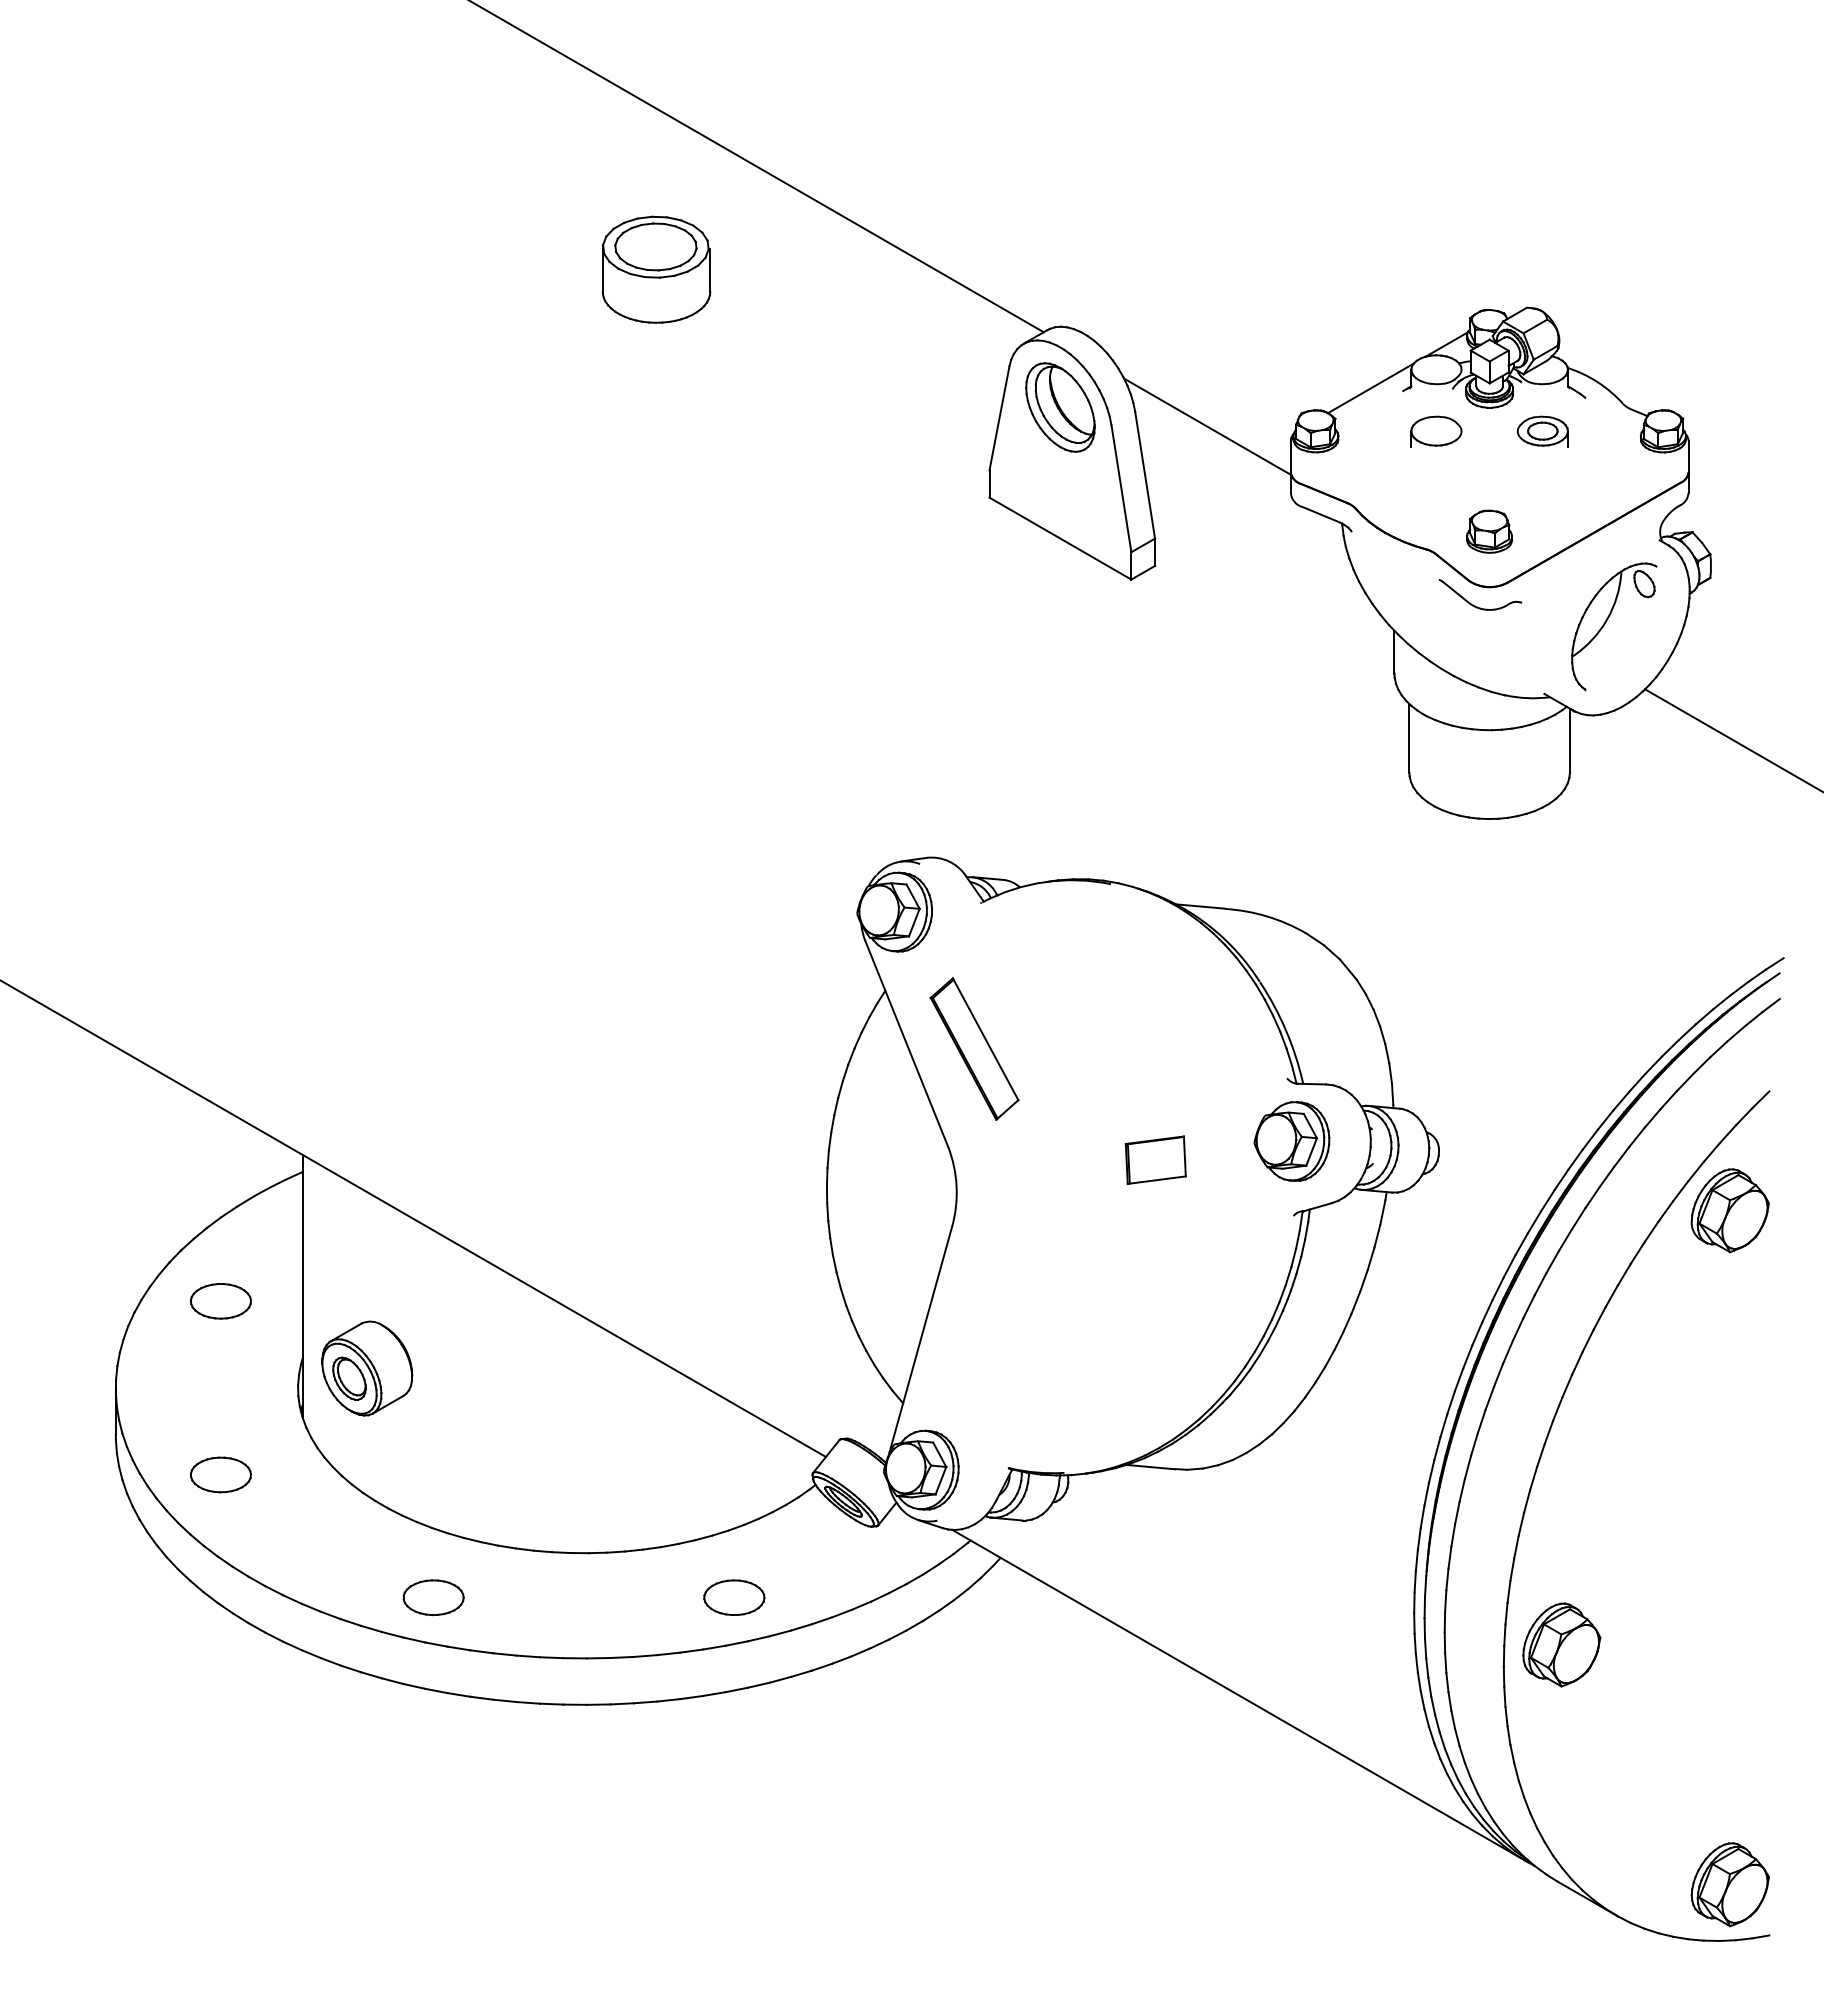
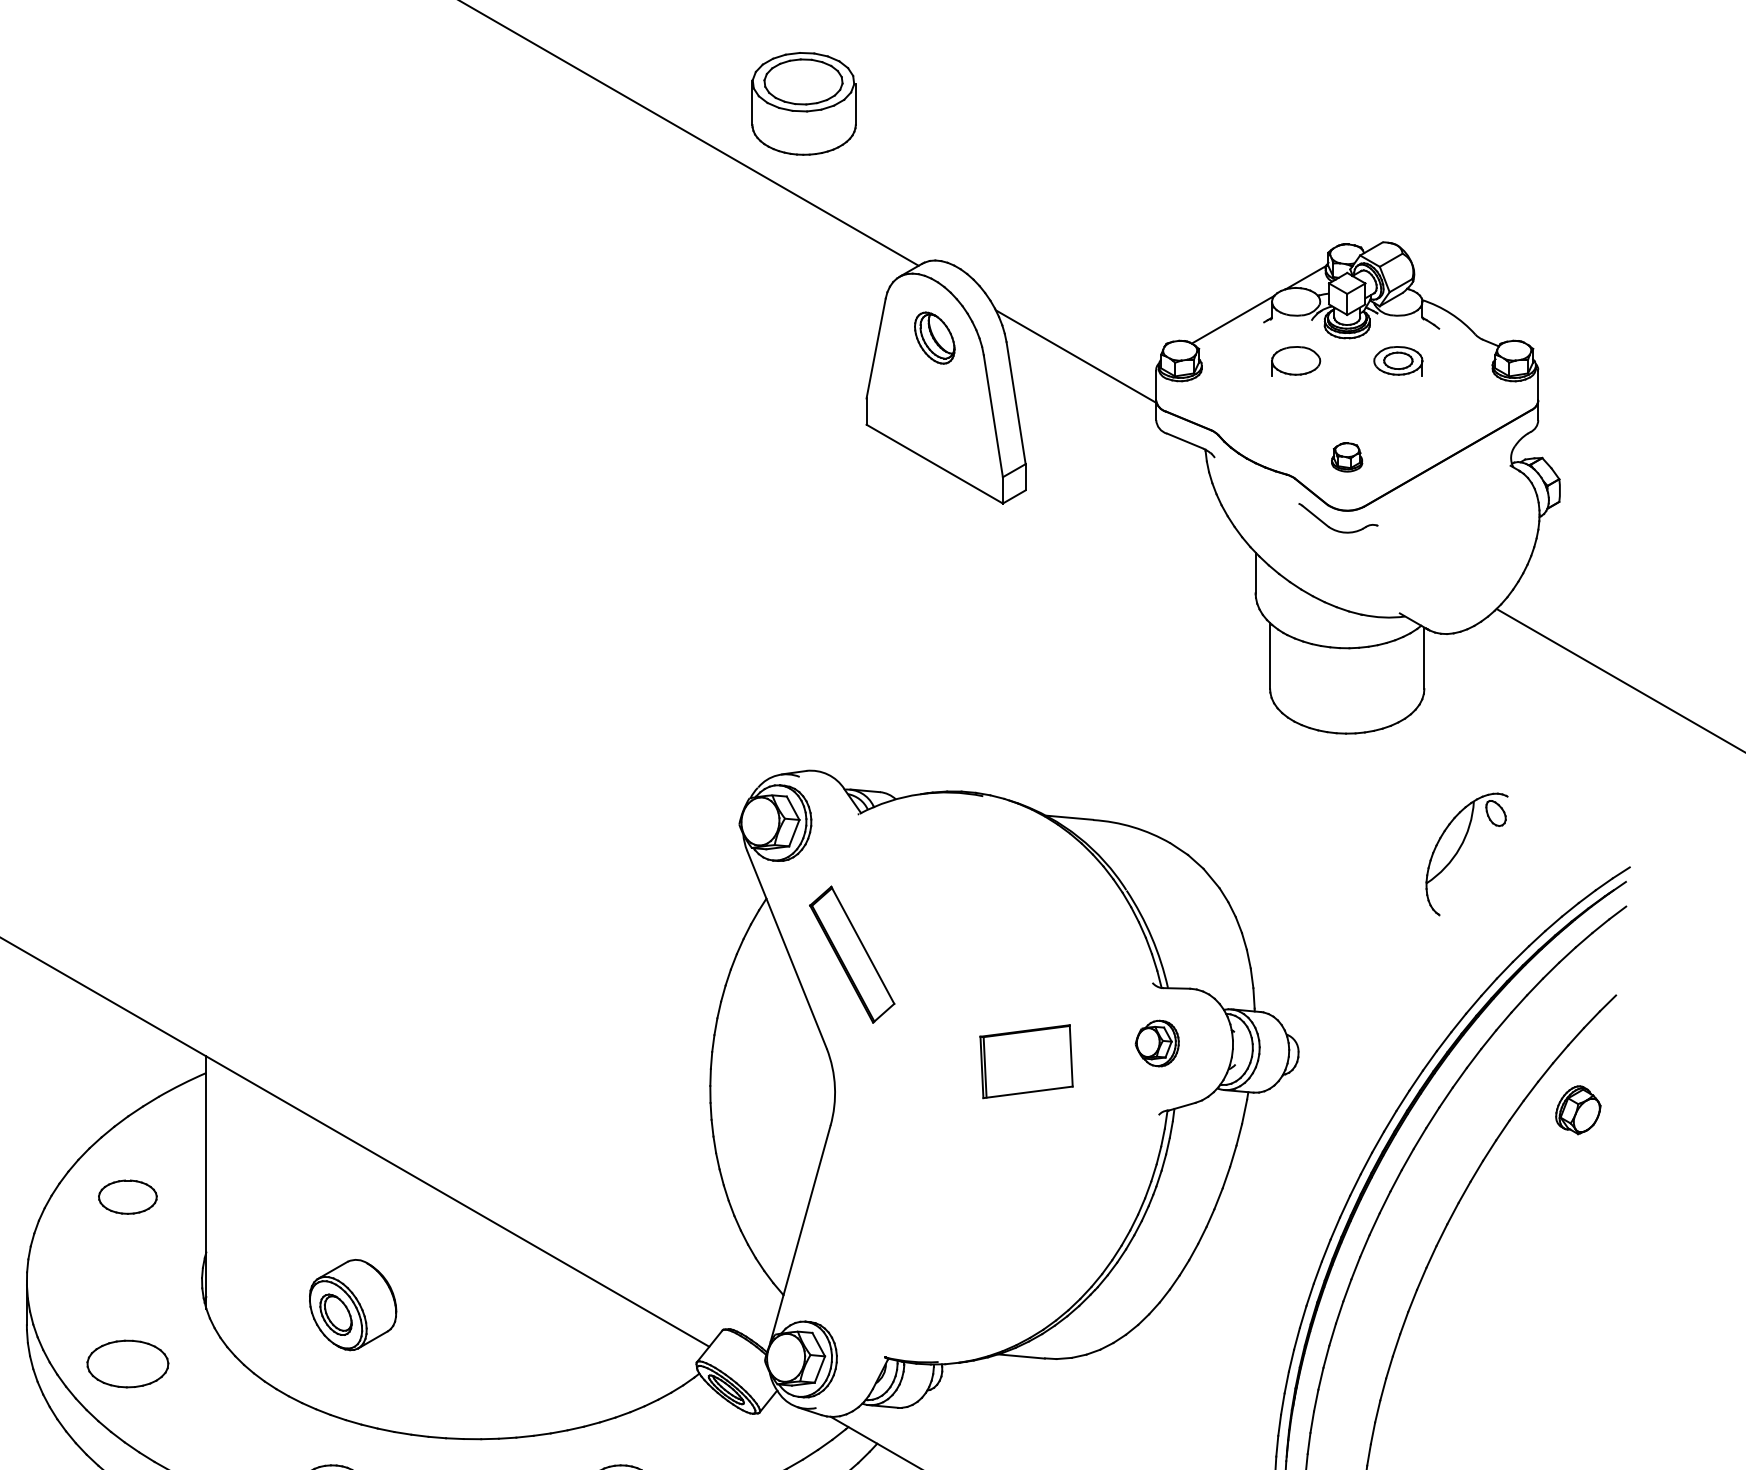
part: (656, 269) -> (804, 103), moved
part: (1060, 407) -> (934, 338), size x0.6
part: (1489, 531) -> (1347, 457), size x0.7
part: (1606, 622) -> (1459, 850), moved
part: (1291, 1141) -> (1156, 1043), size x0.6
part: (1155, 1159) -> (1026, 1060), size x1.6
part: (1729, 1210) -> (1577, 1109), size x0.6
part: (367, 1368) -> (353, 1304), moved
part: (220, 1474) -> (127, 1363), size x1.4

